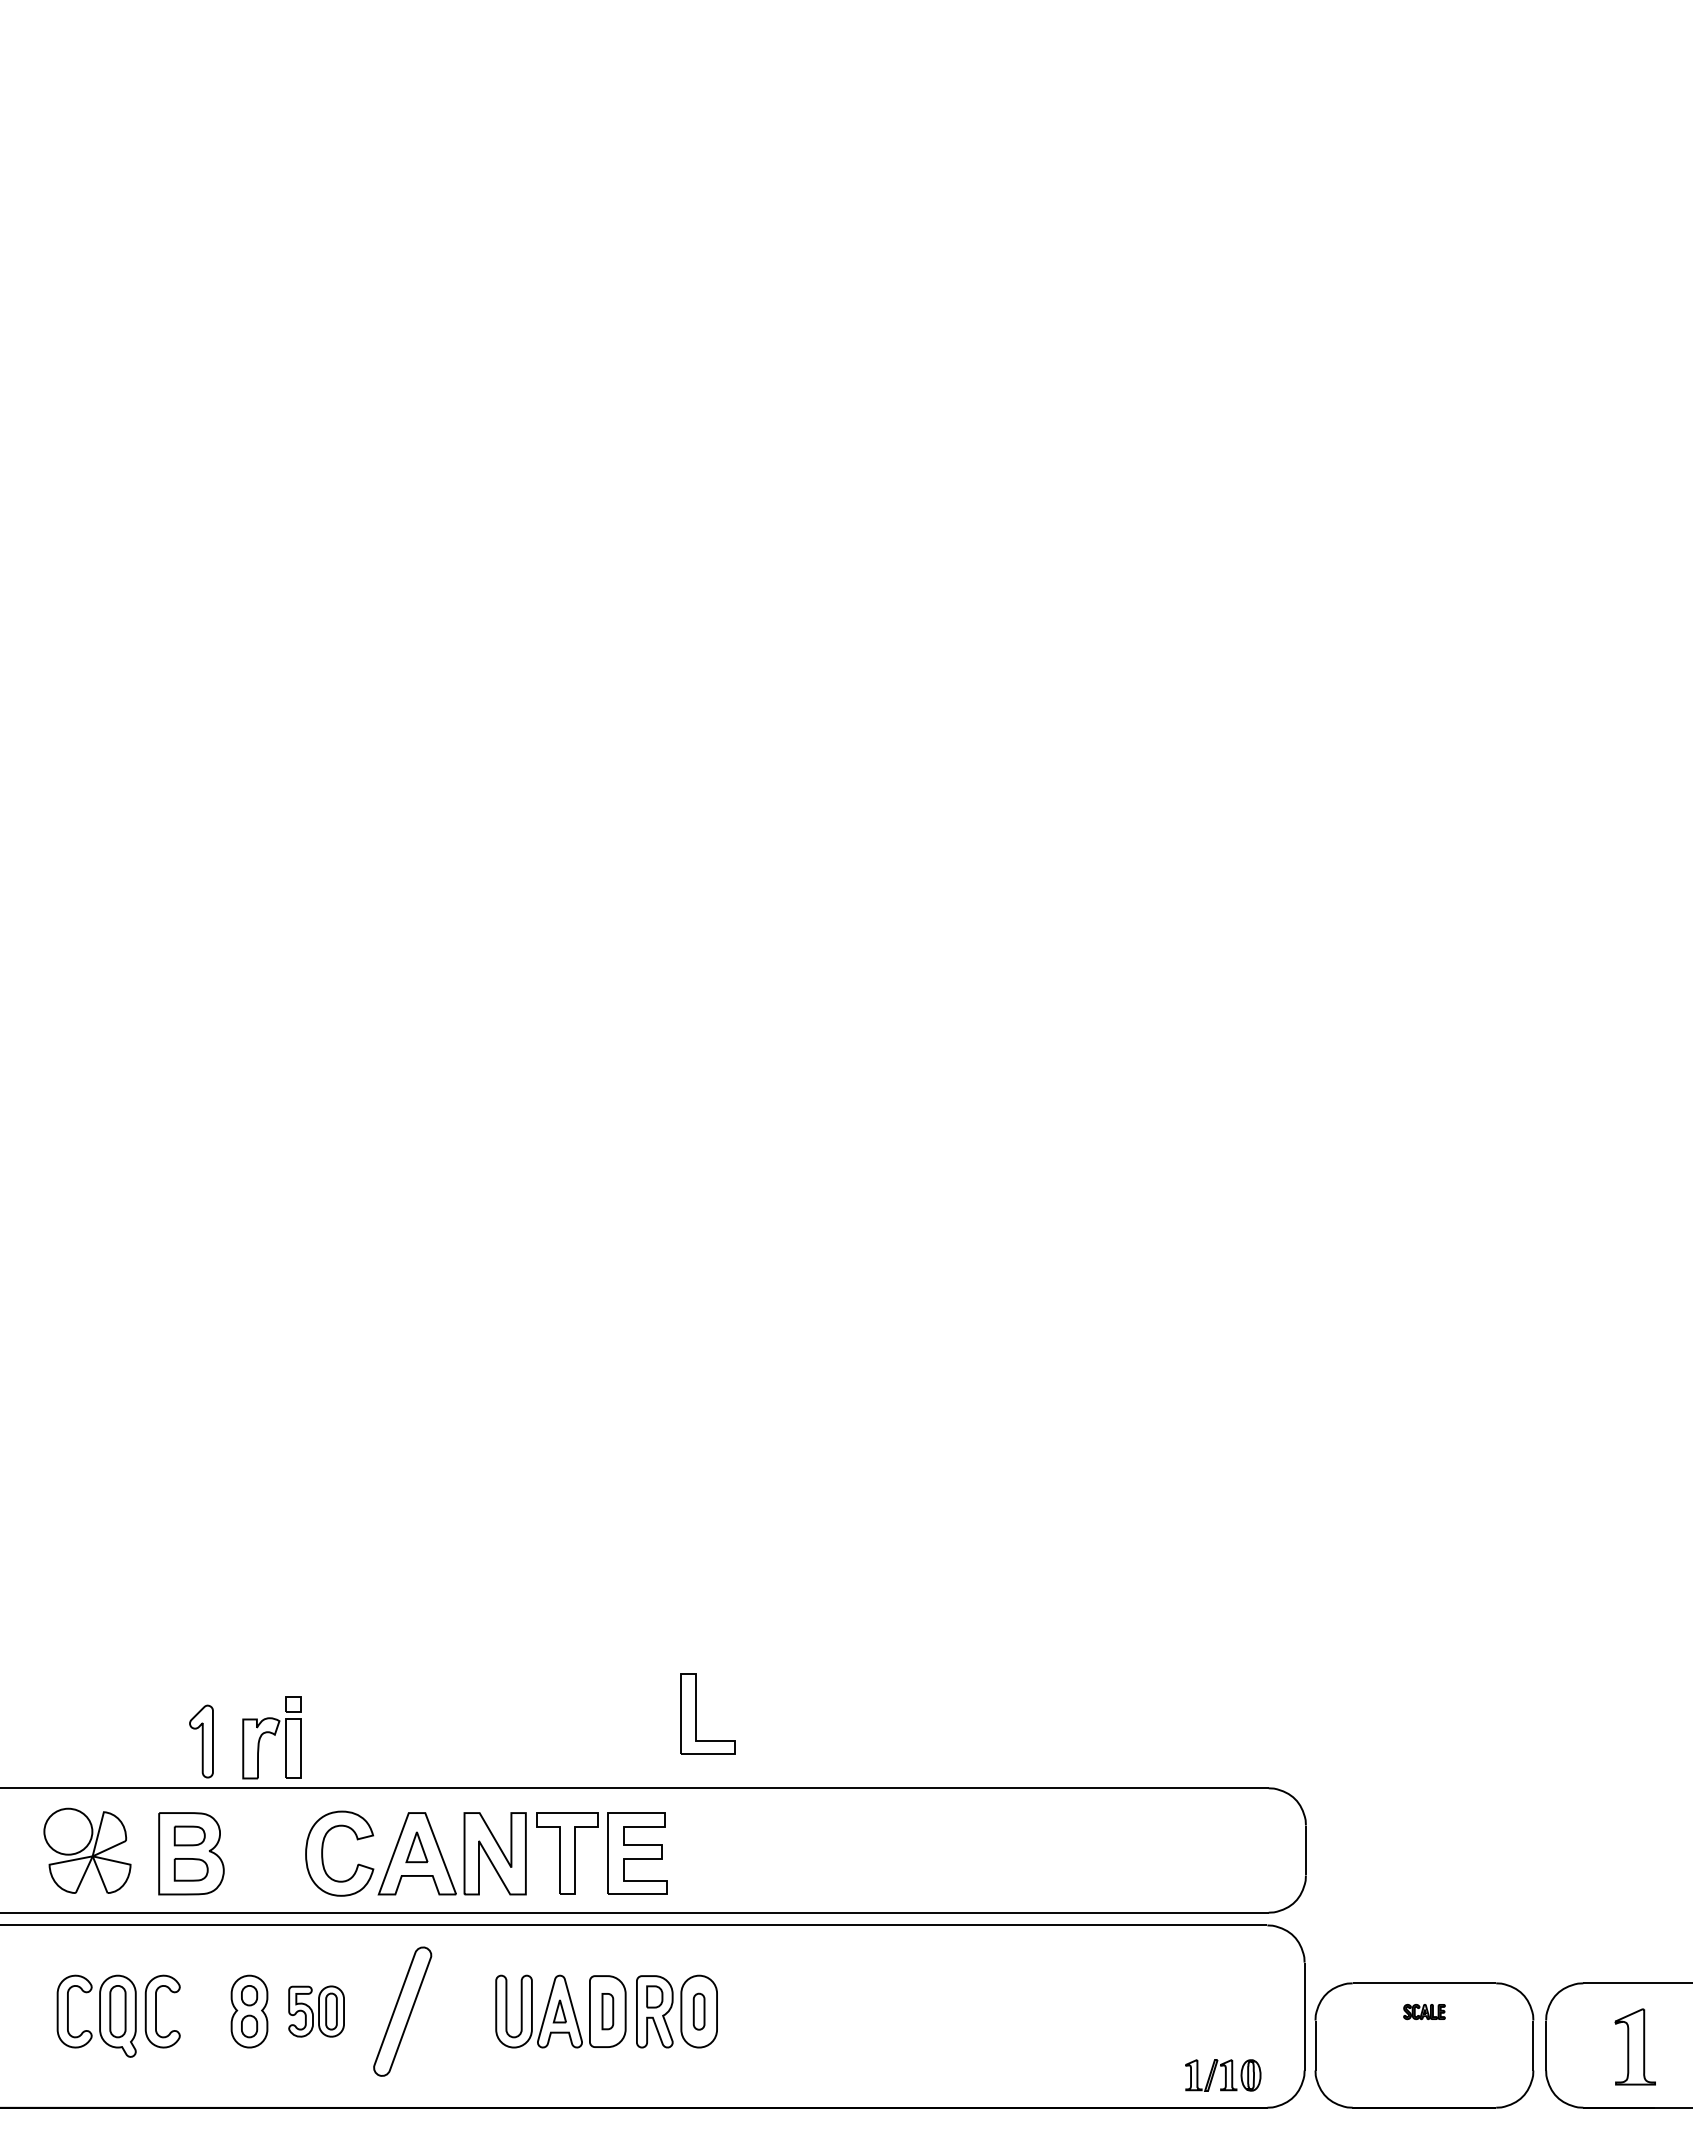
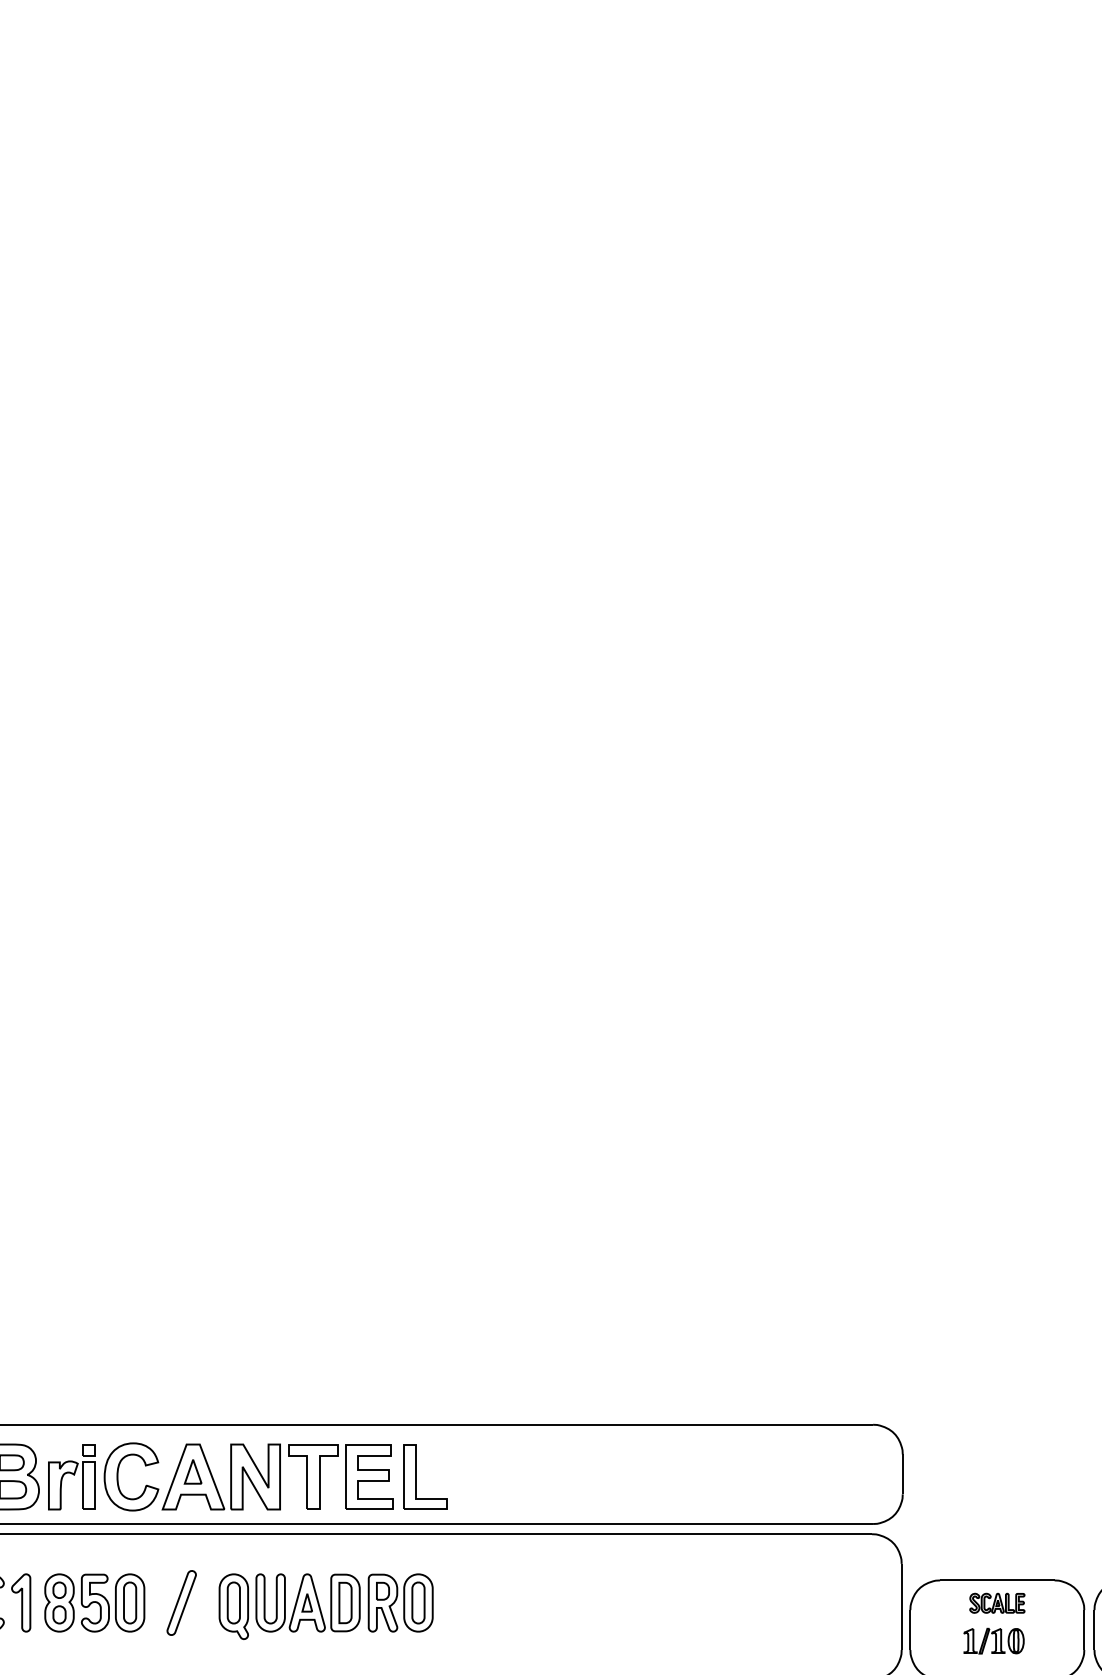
part: (696, 1713) -> (416, 1476), moved
part: (271, 1737) -> (71, 1476), moved
part: (201, 1741) -> (21, 1602), moved
part: (316, 2011) -> (112, 1602), size x1.43
part: (402, 2011) -> (181, 1602), size x0.62
part: (607, 2011) -> (345, 1602), size x1.43
part: (698, 2011) -> (417, 1602), size x1.43
part: (1424, 2011) -> (997, 1602), size x1.67
part: (467, 2015) -> (233, 1606), added
part: (1223, 2075) -> (994, 1641), moved

